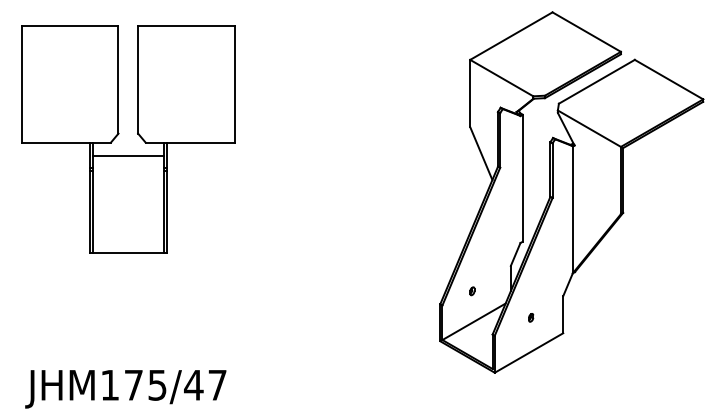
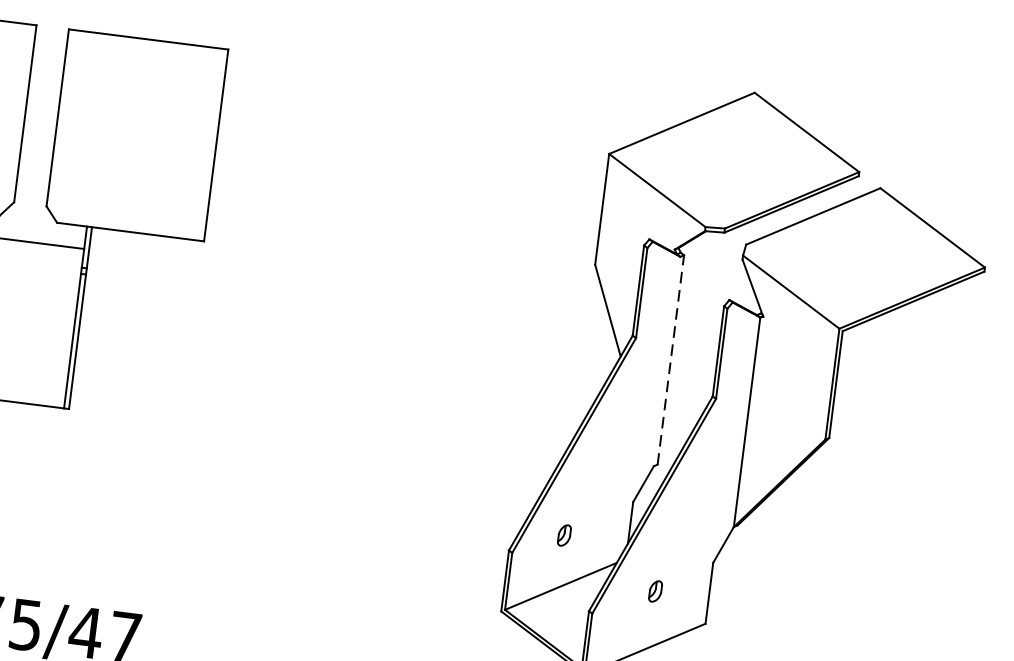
line: (522, 178) -> (670, 360), solid -> dashed
part: (472, 291) -> (564, 536), size x1.6
part: (531, 317) -> (656, 591), size x1.6

